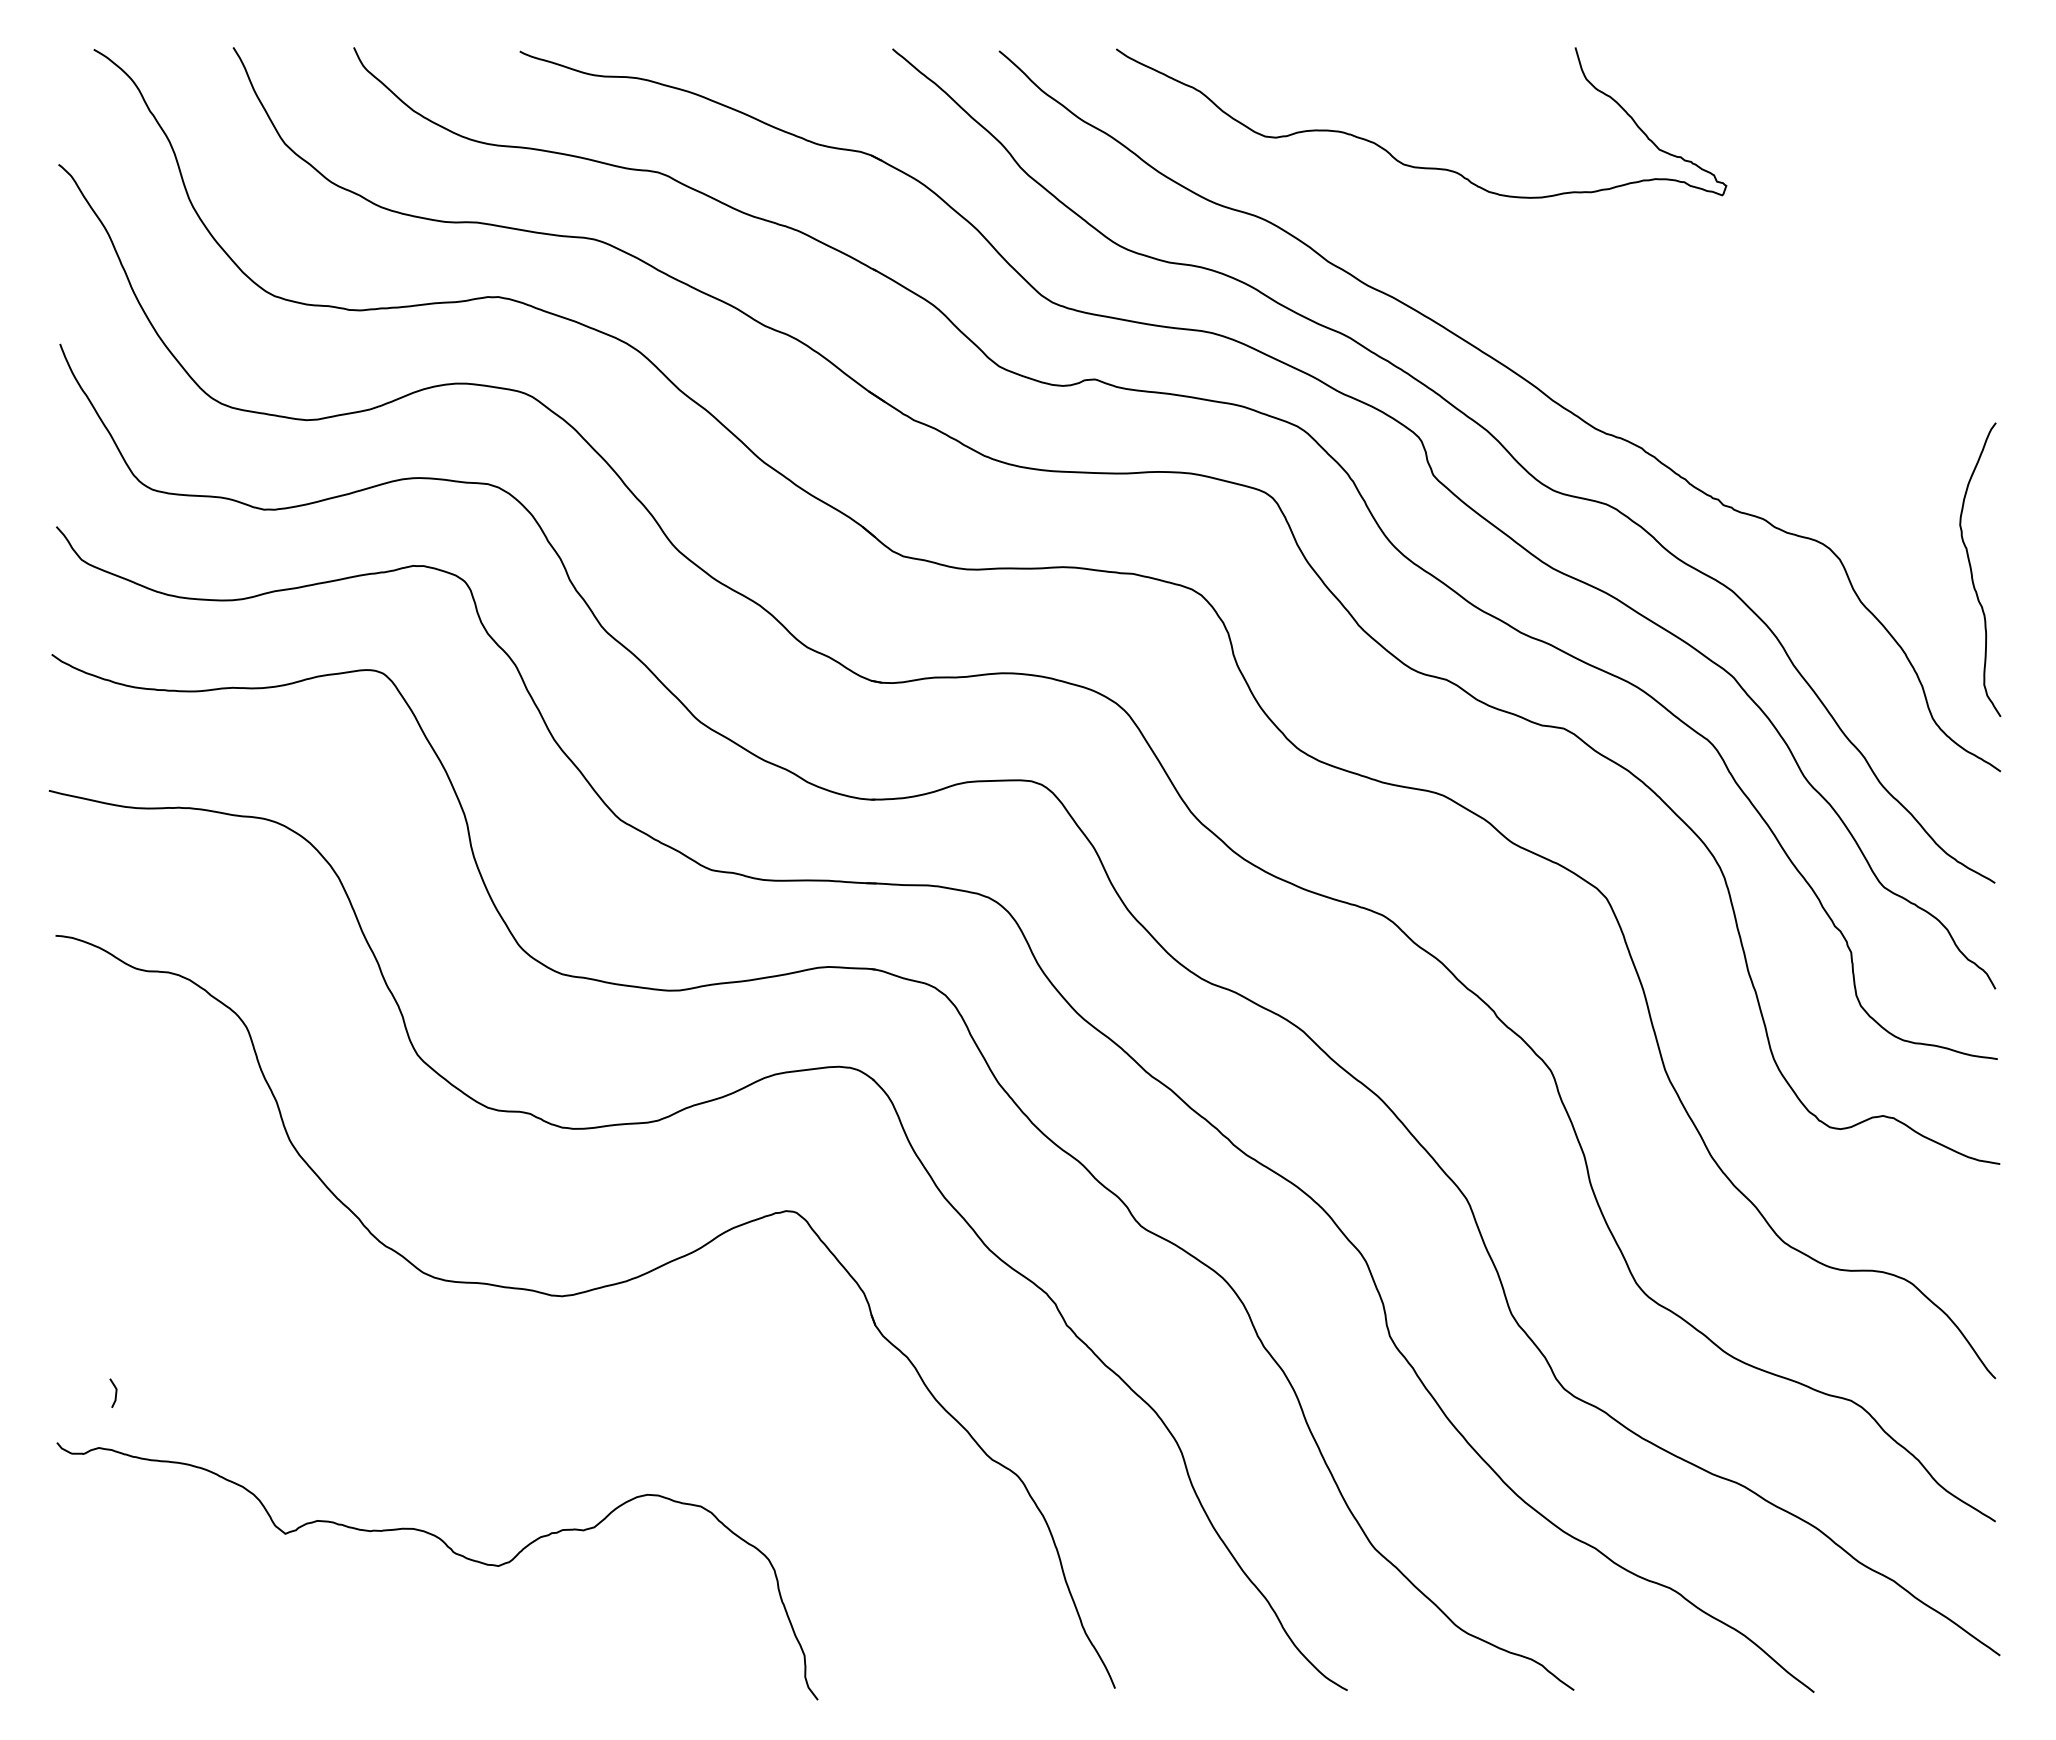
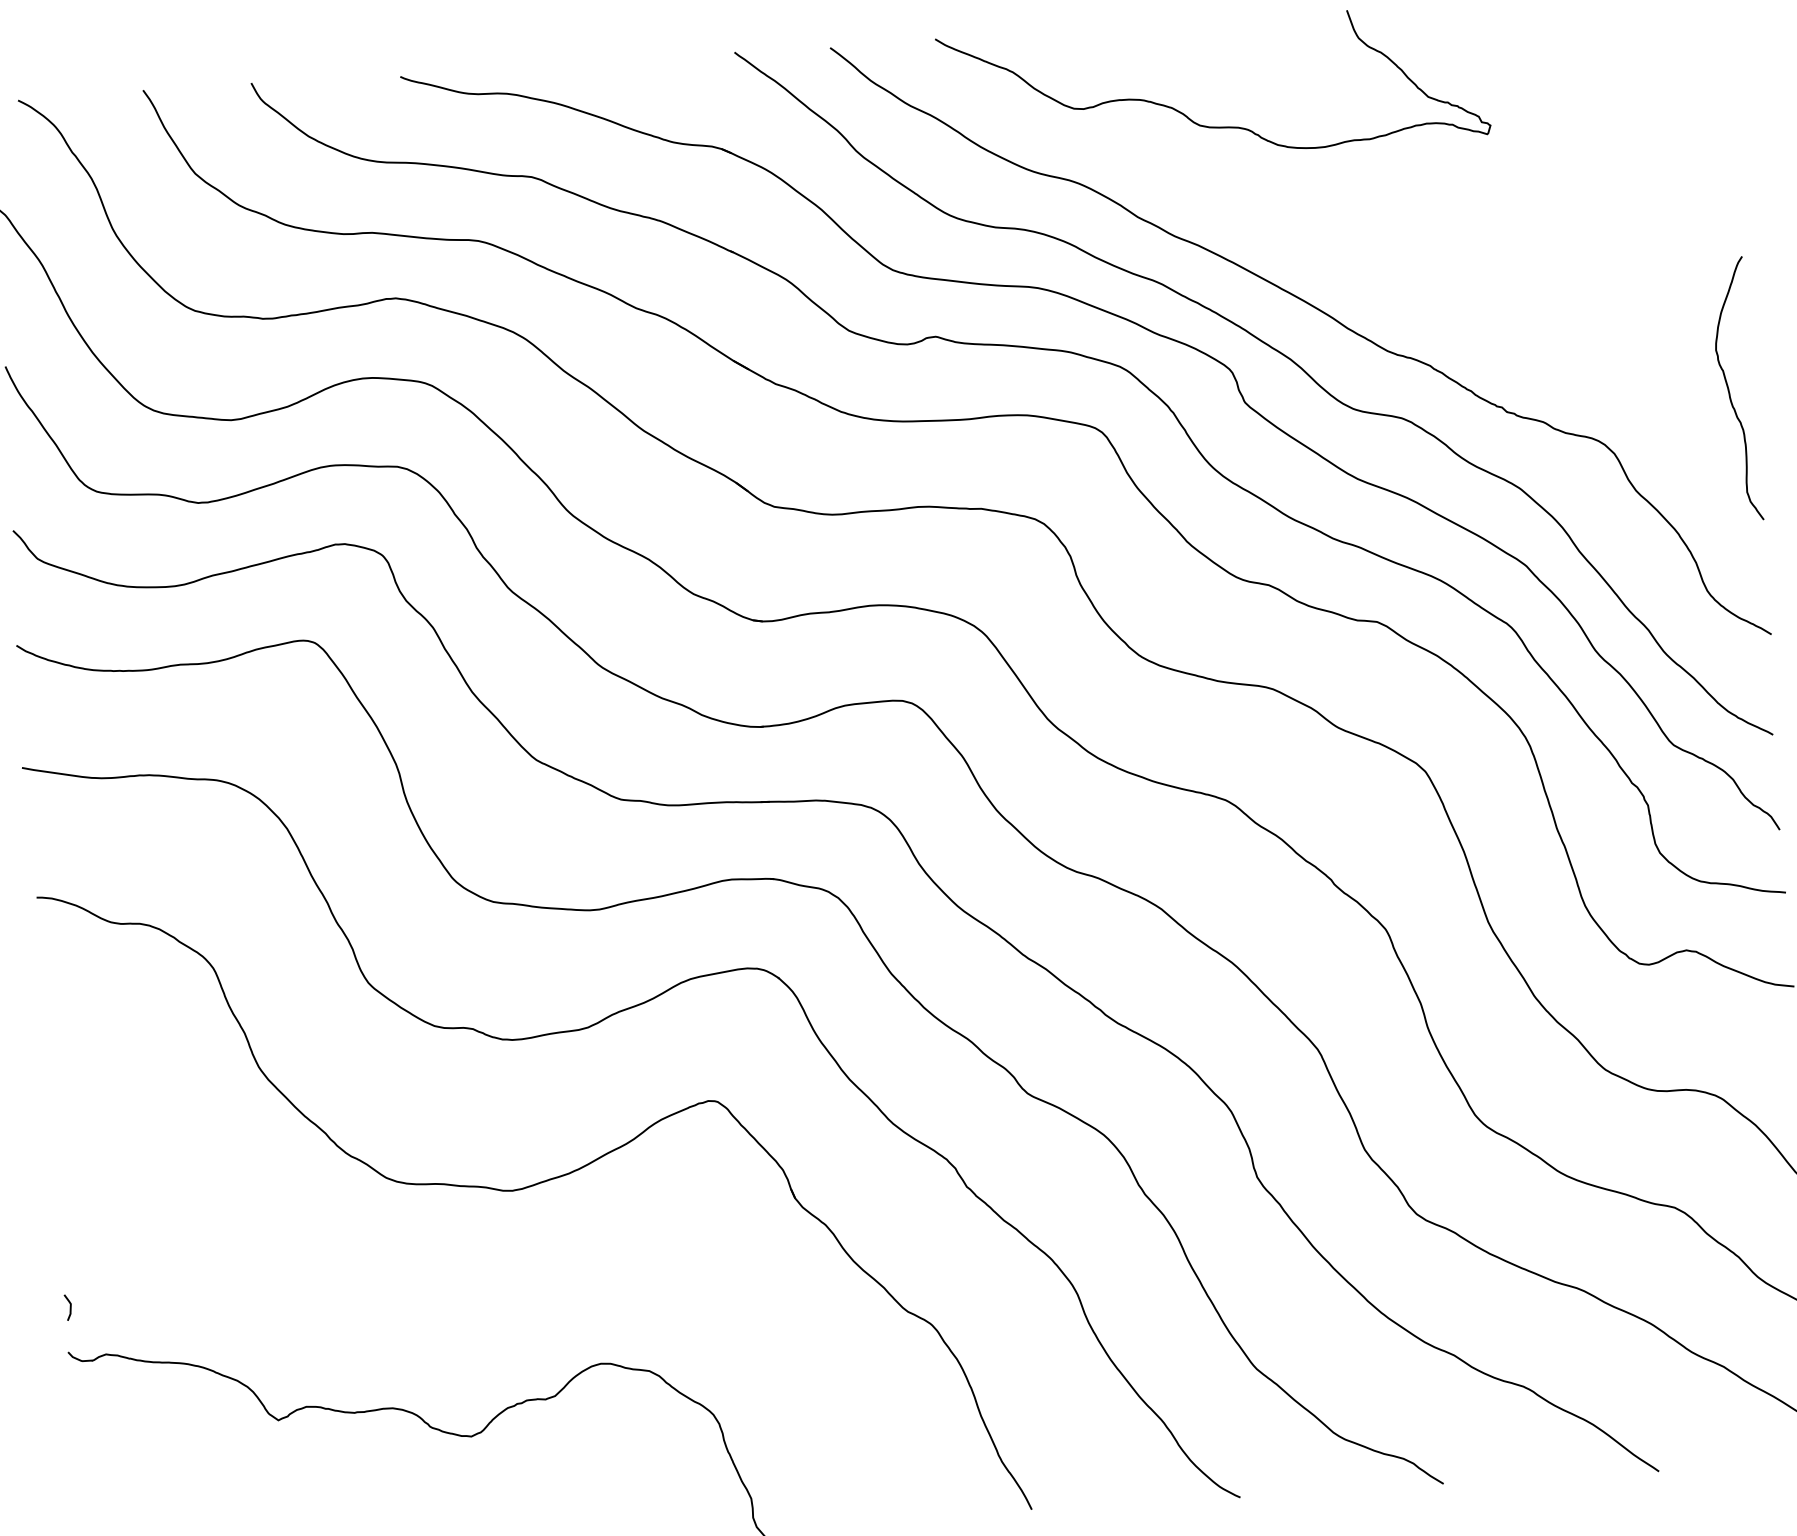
curve: (1972, 571) -> (1729, 391), moved
curve: (115, 1392) -> (70, 1306), moved

